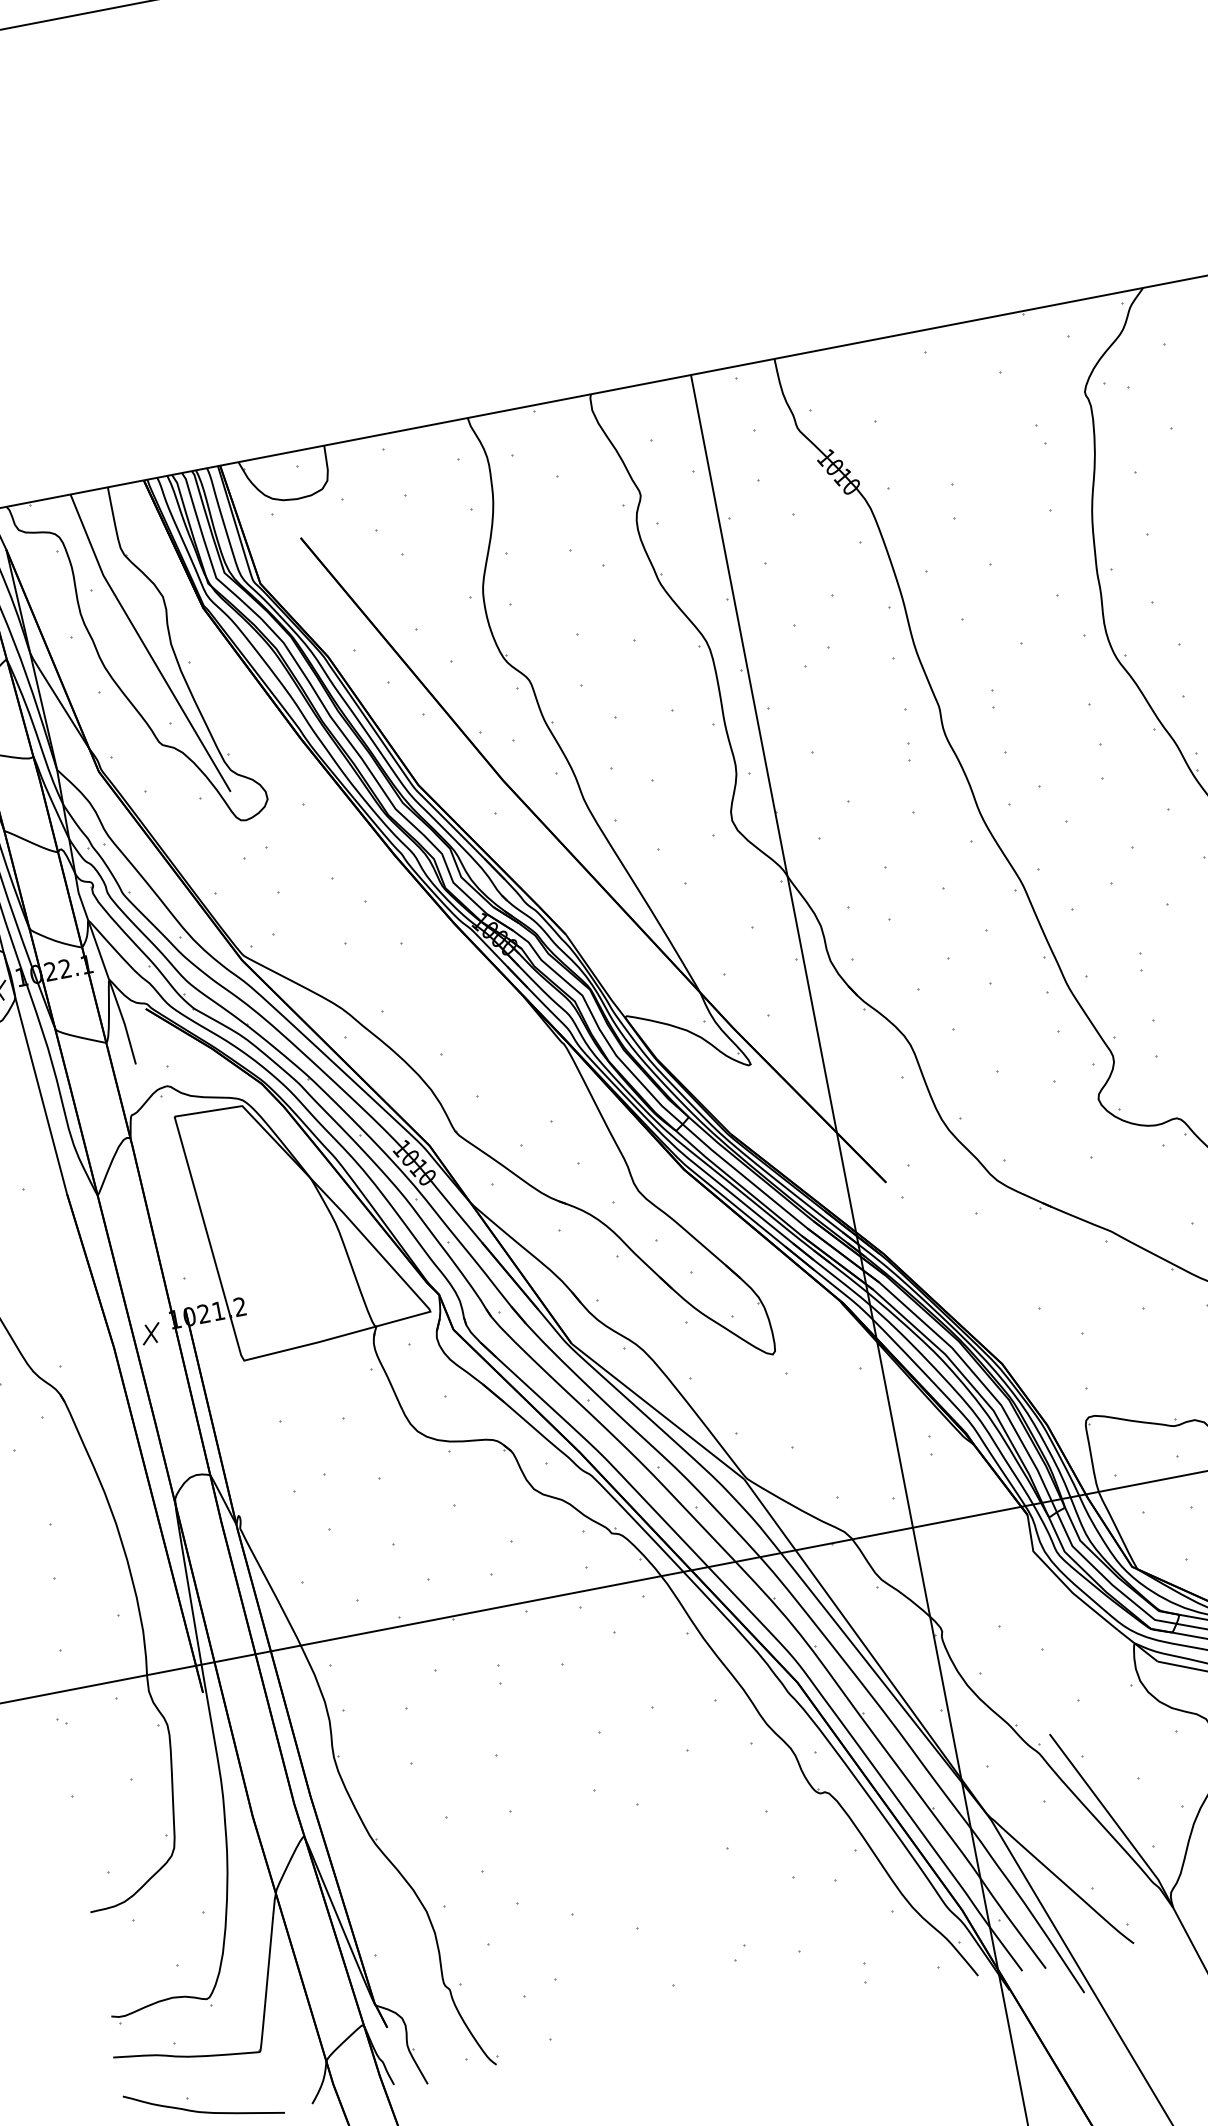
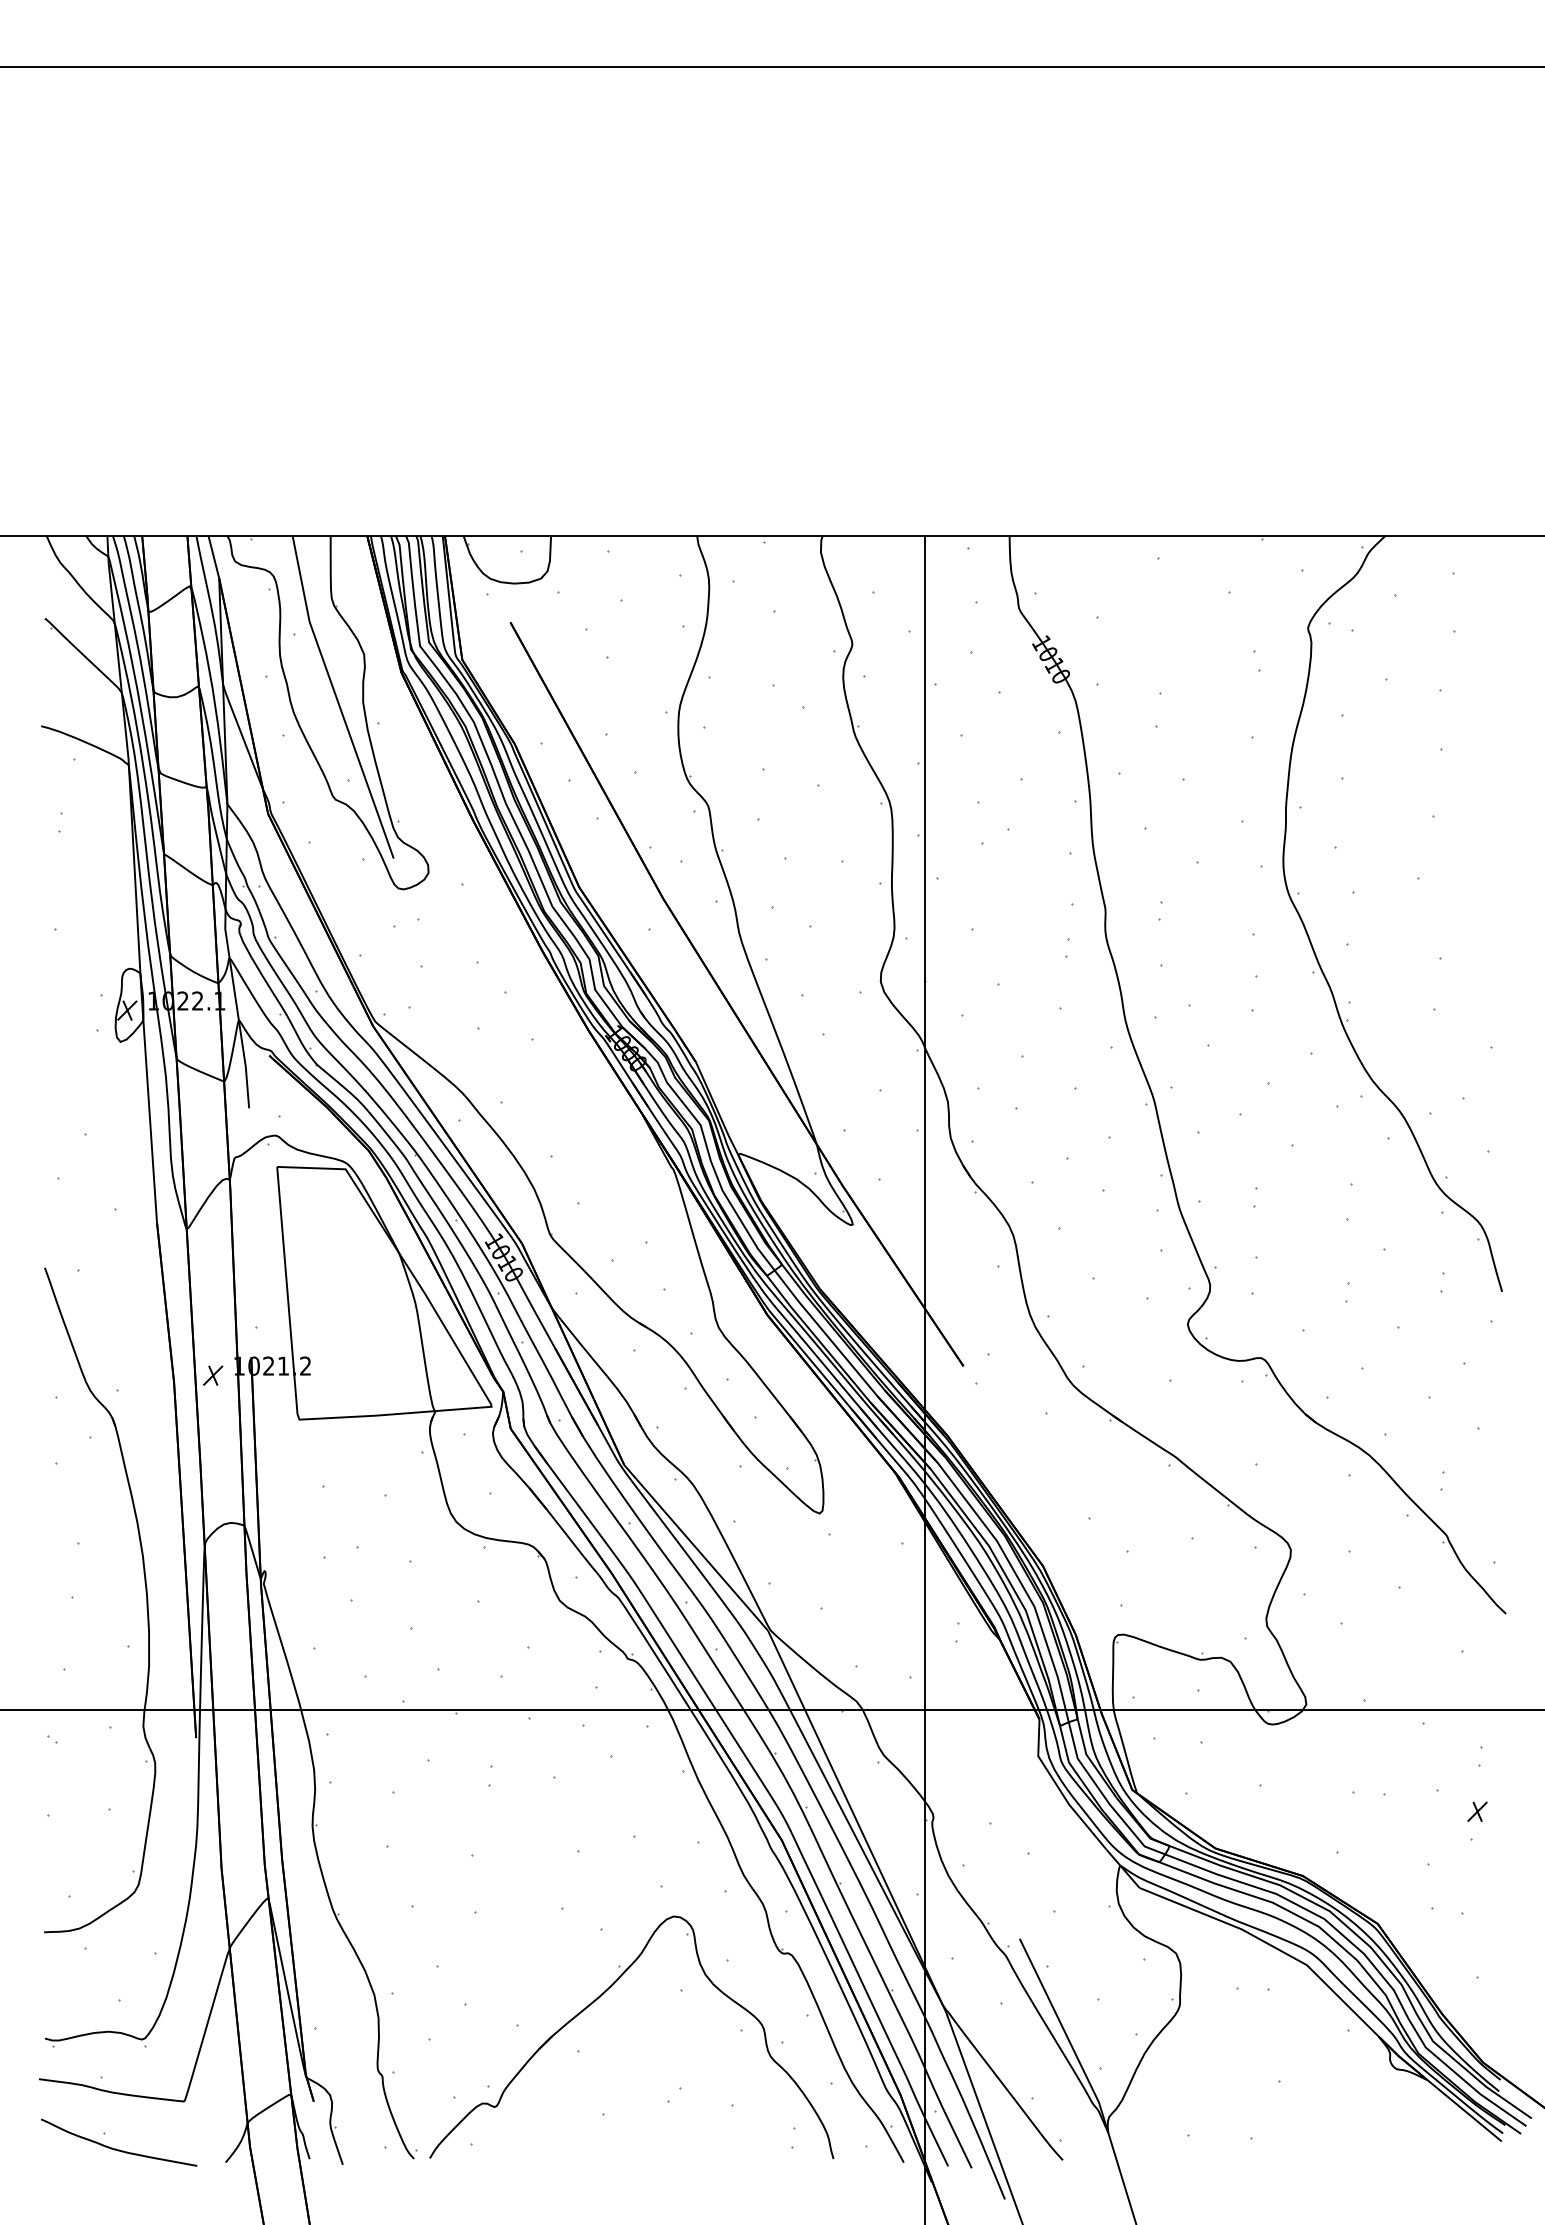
part: (648, 1872) -> (599, 1998), added

